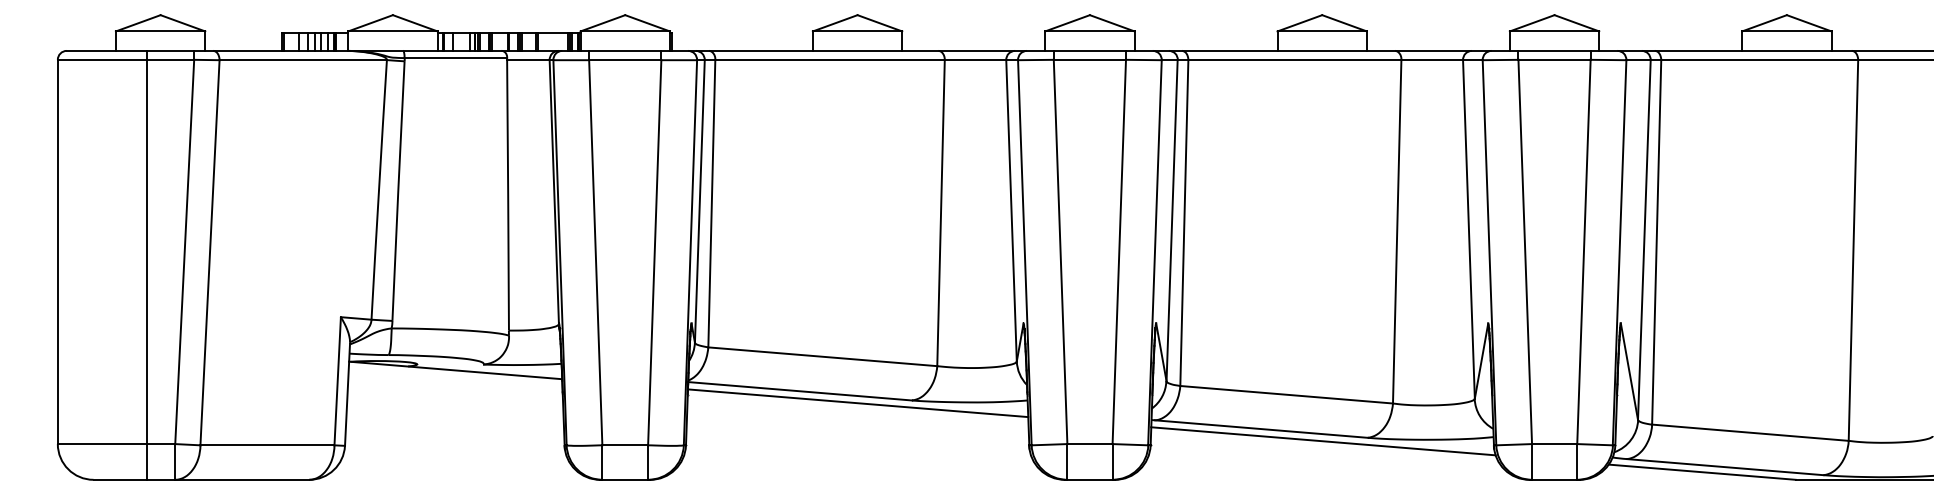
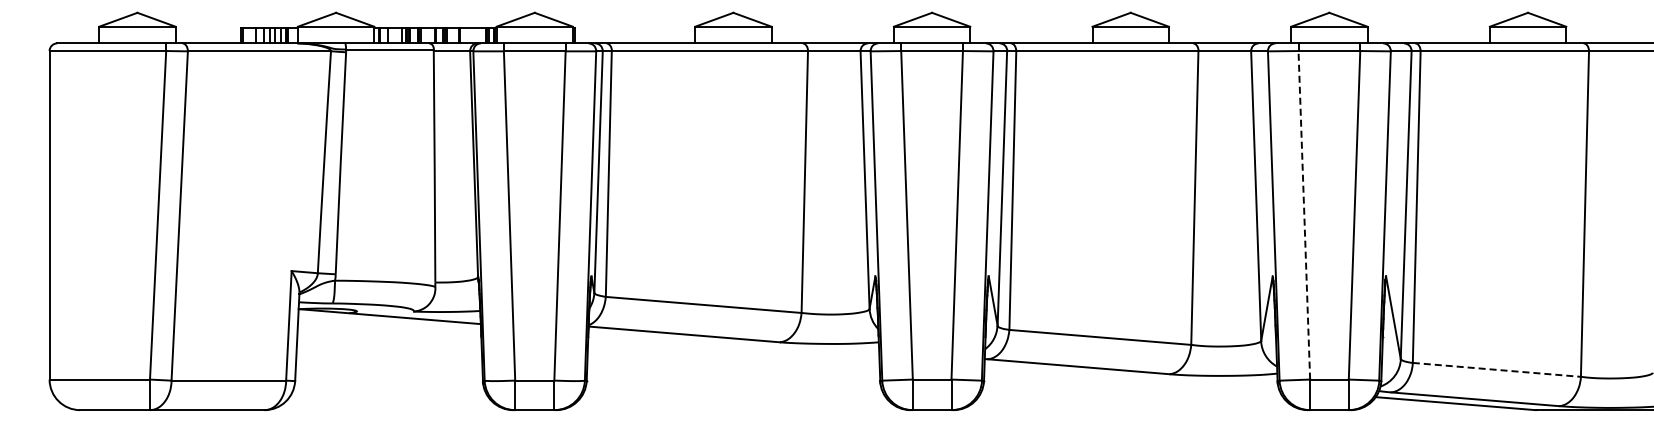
line: (1525, 251) -> (1304, 214), solid -> dashed
line: (147, 265) -> (126, 226), removed
line: (857, 403) -> (733, 344), removed
line: (1751, 432) -> (1497, 369), solid -> dashed
line: (1323, 441) -> (1131, 377), removed

